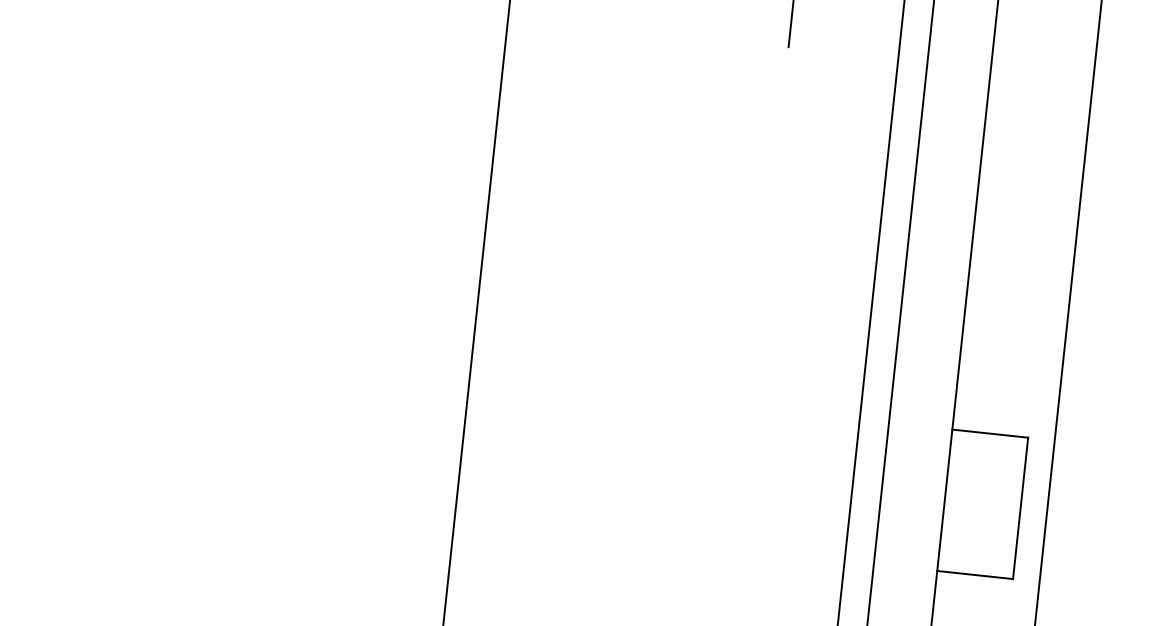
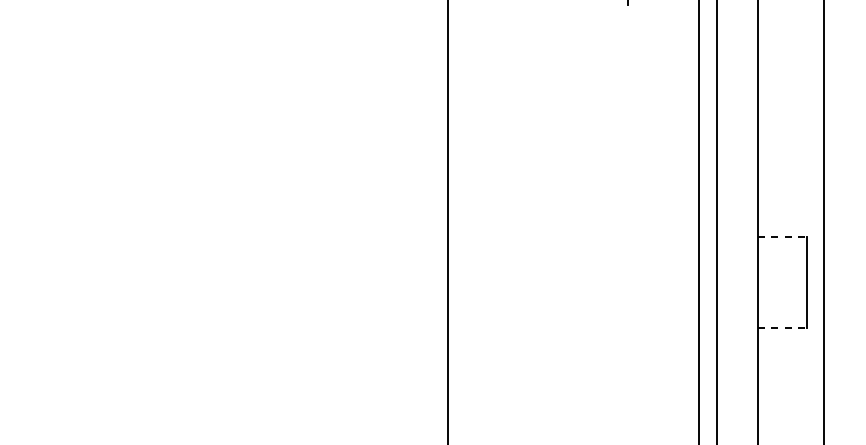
line: (991, 434) -> (783, 237), solid -> dashed
line: (976, 575) -> (783, 328), solid -> dashed

